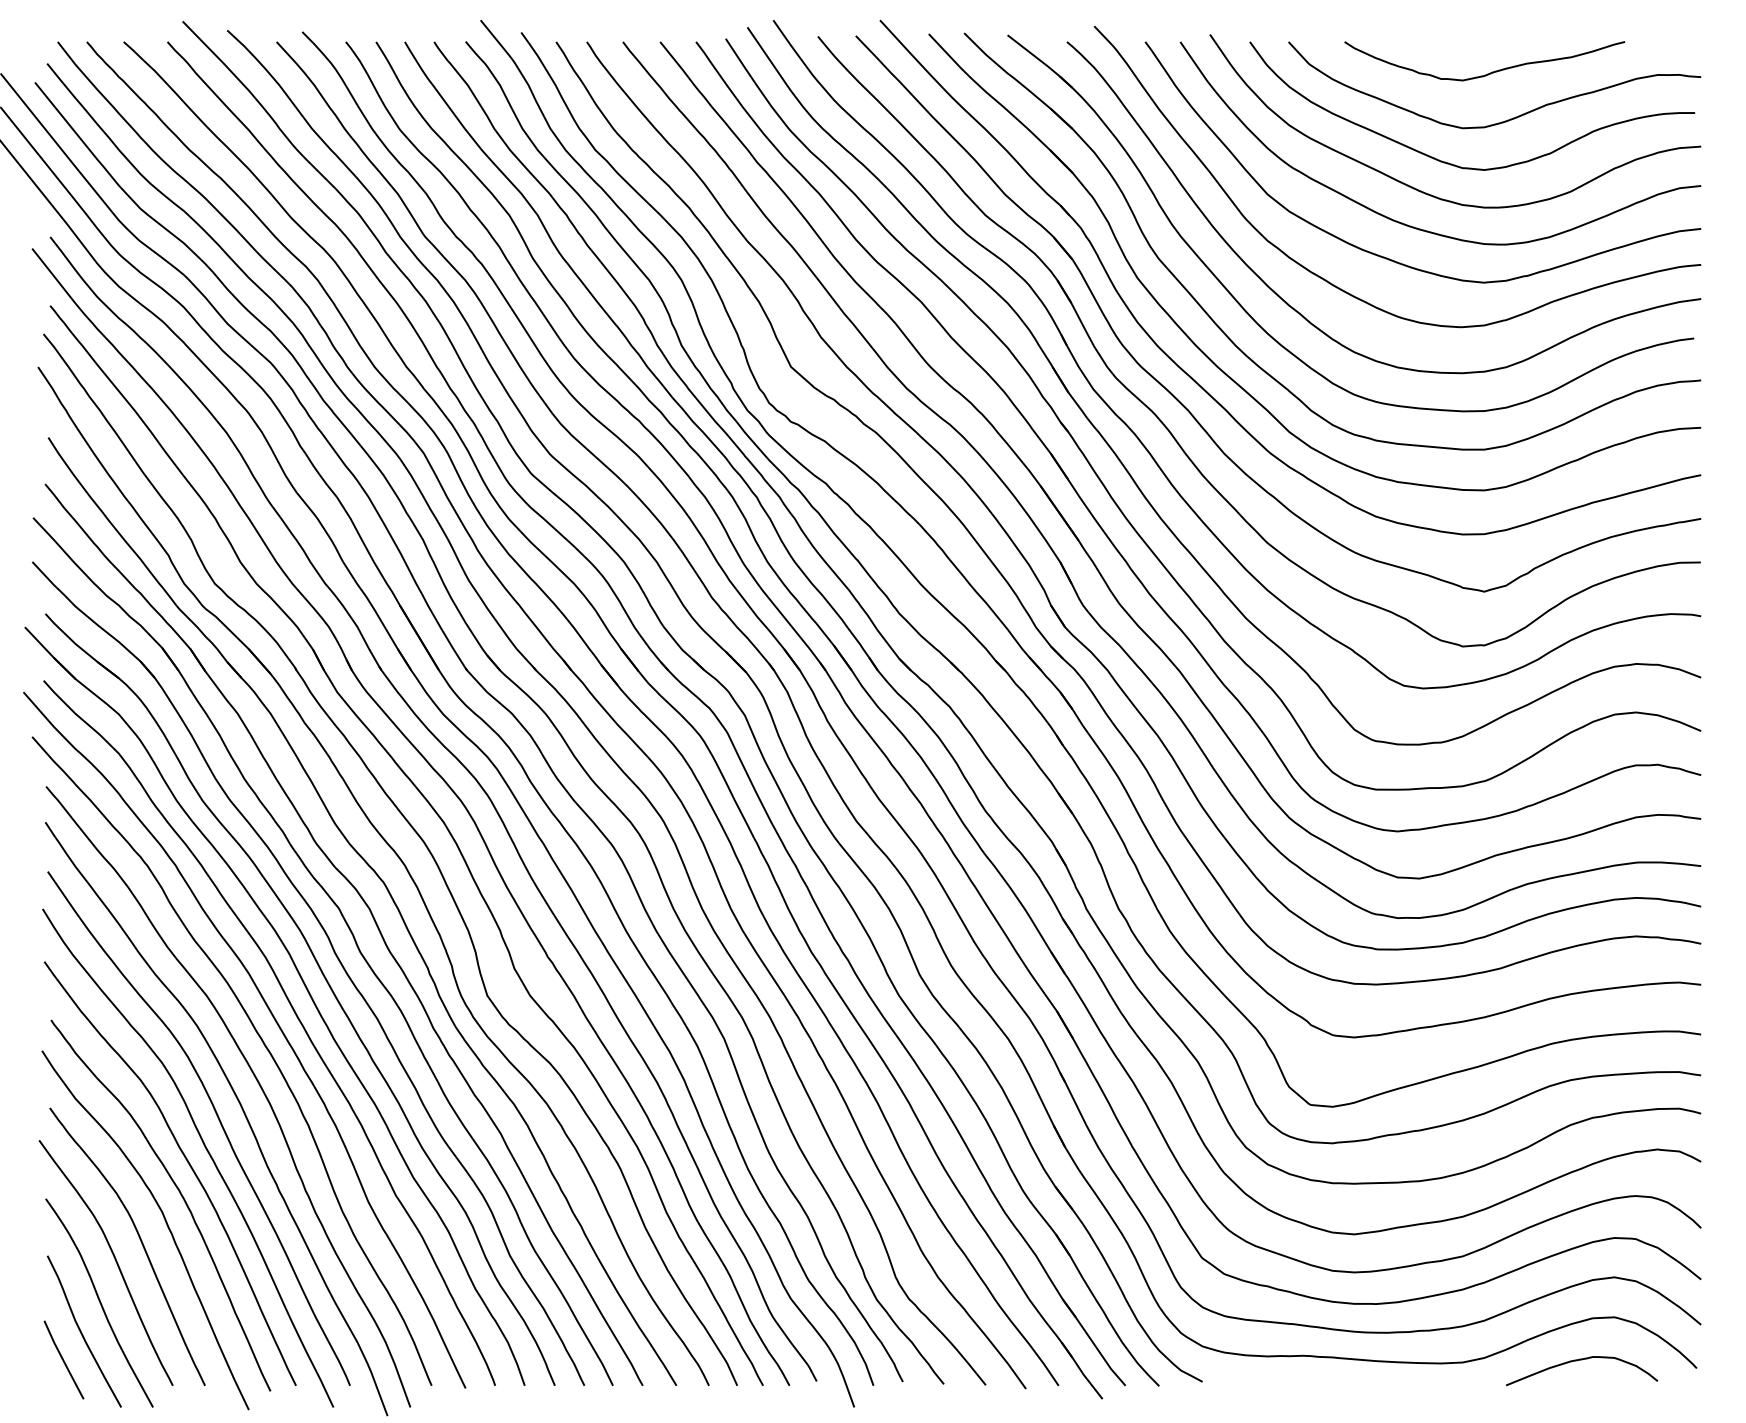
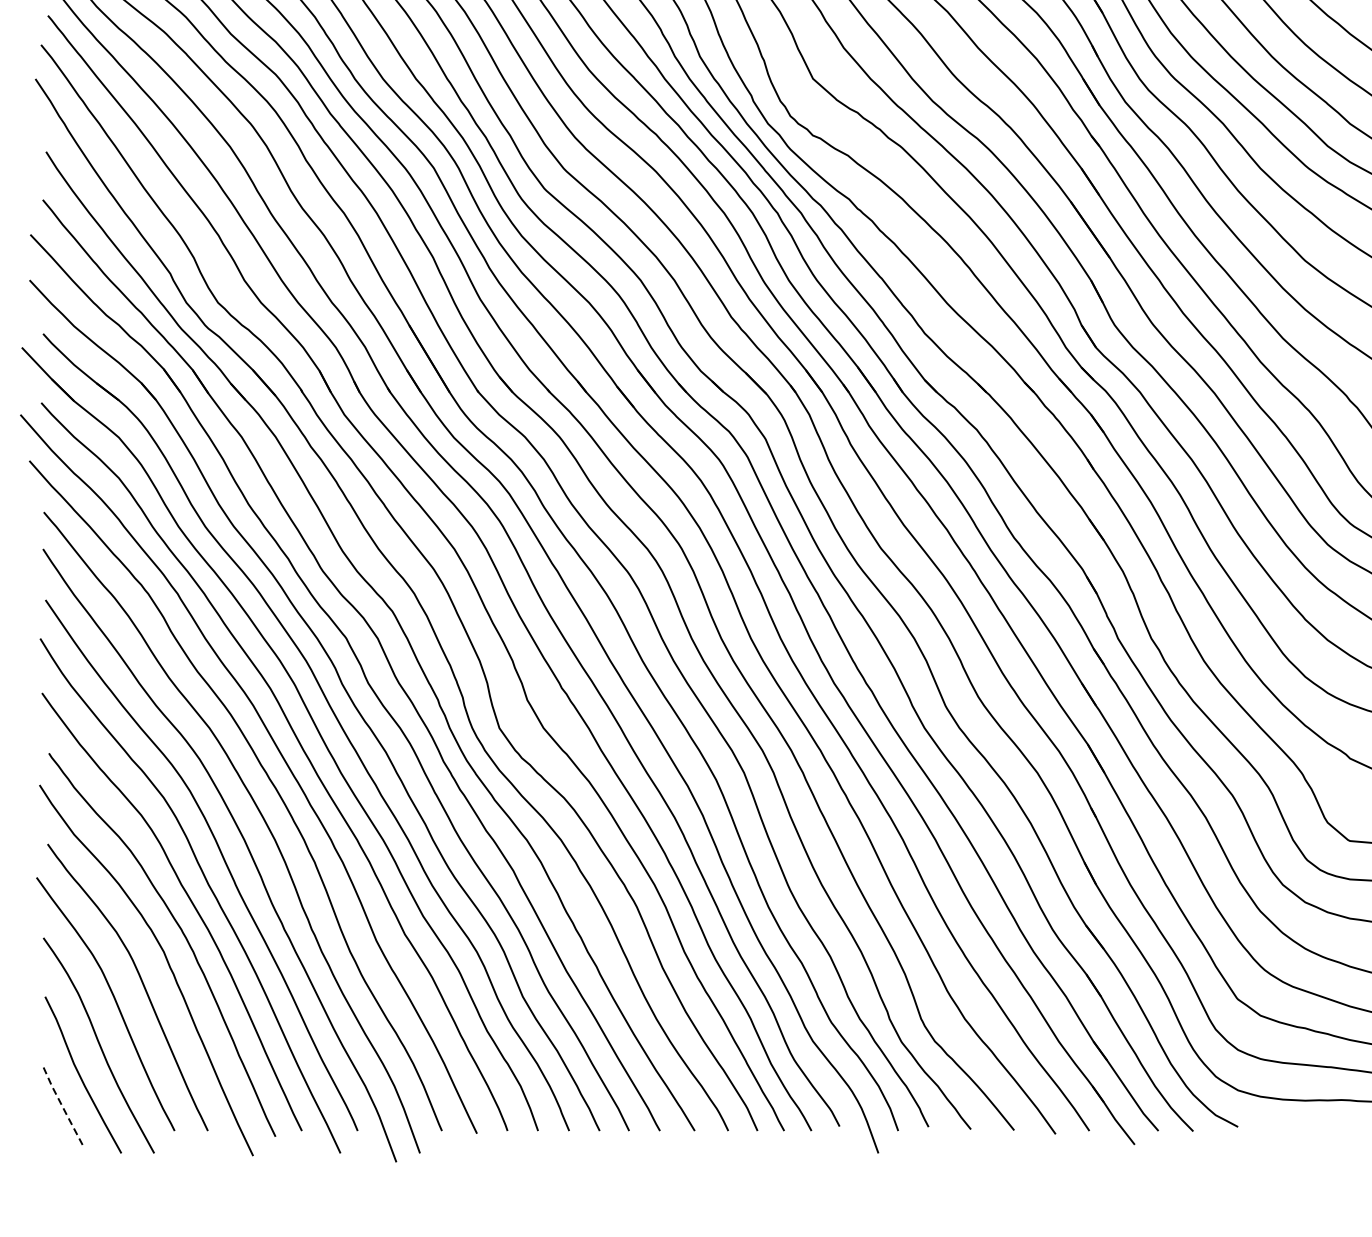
line: (63, 1360) -> (61, 1104), solid -> dashed

